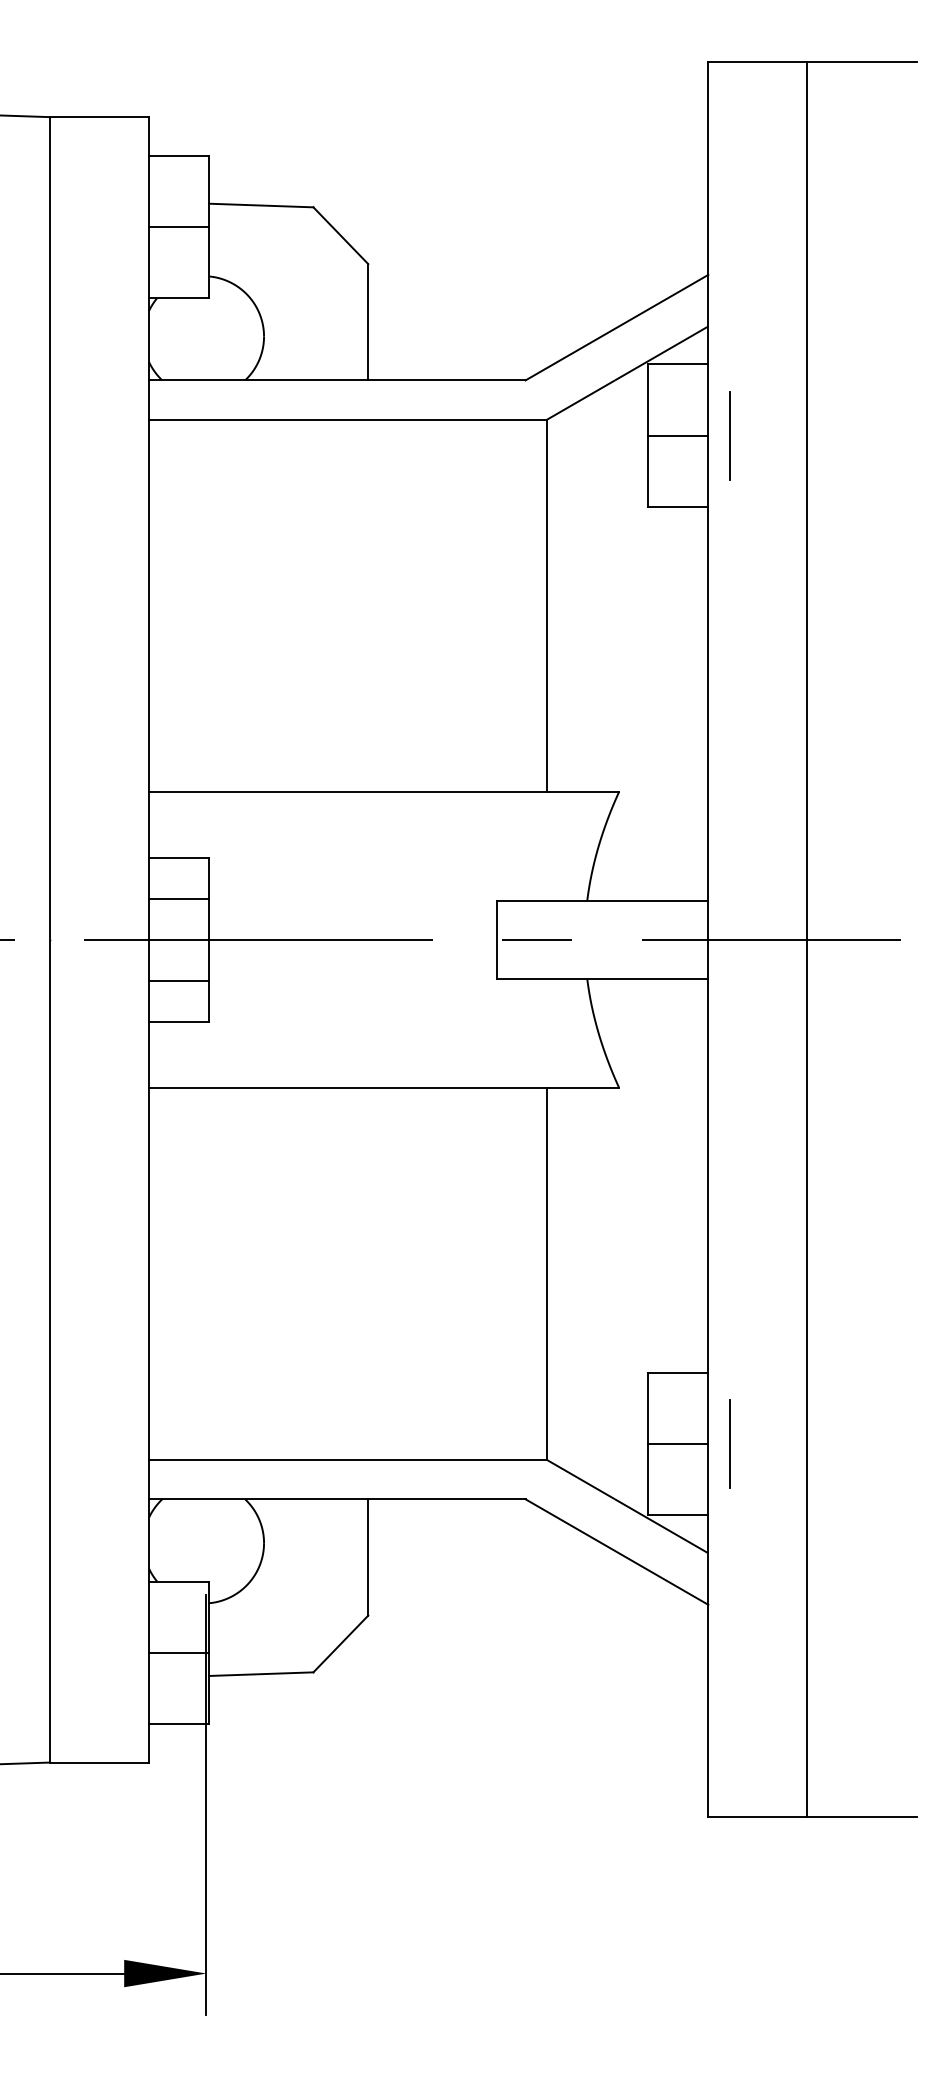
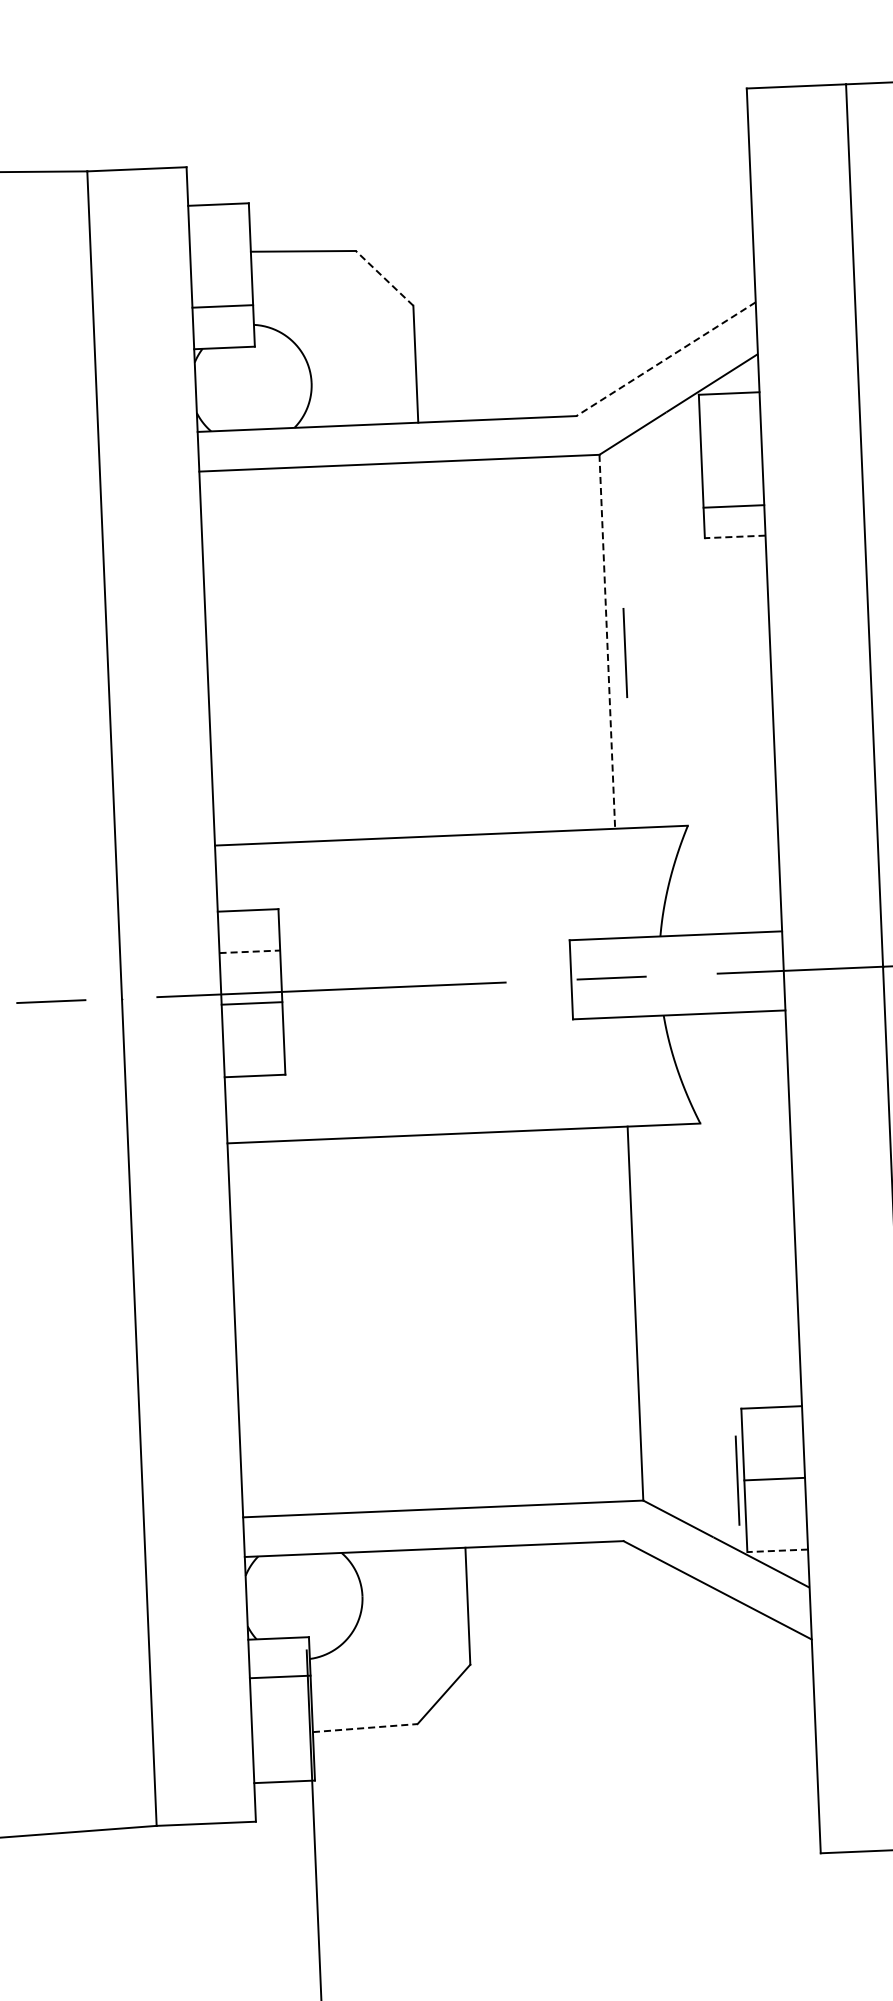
line: (178, 226) -> (222, 306), moved
line: (340, 235) -> (384, 278), solid -> dashed
line: (616, 327) -> (665, 359), solid -> dashed
line: (677, 435) -> (733, 506), moved
line: (729, 435) -> (624, 652), moved
line: (677, 506) -> (734, 536), solid -> dashed
line: (546, 605) -> (606, 641), solid -> dashed
line: (179, 898) -> (250, 951), solid -> dashed
line: (178, 981) -> (251, 1003), moved
line: (729, 1443) -> (736, 1480), moved
line: (677, 1515) -> (777, 1551), solid -> dashed
line: (178, 1652) -> (279, 1676), moved
line: (261, 1674) -> (365, 1728), solid -> dashed

